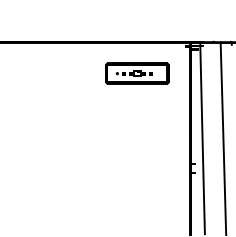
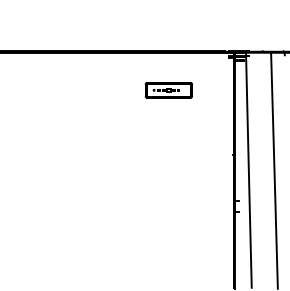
part: (137, 73) -> (168, 90), size x0.6

